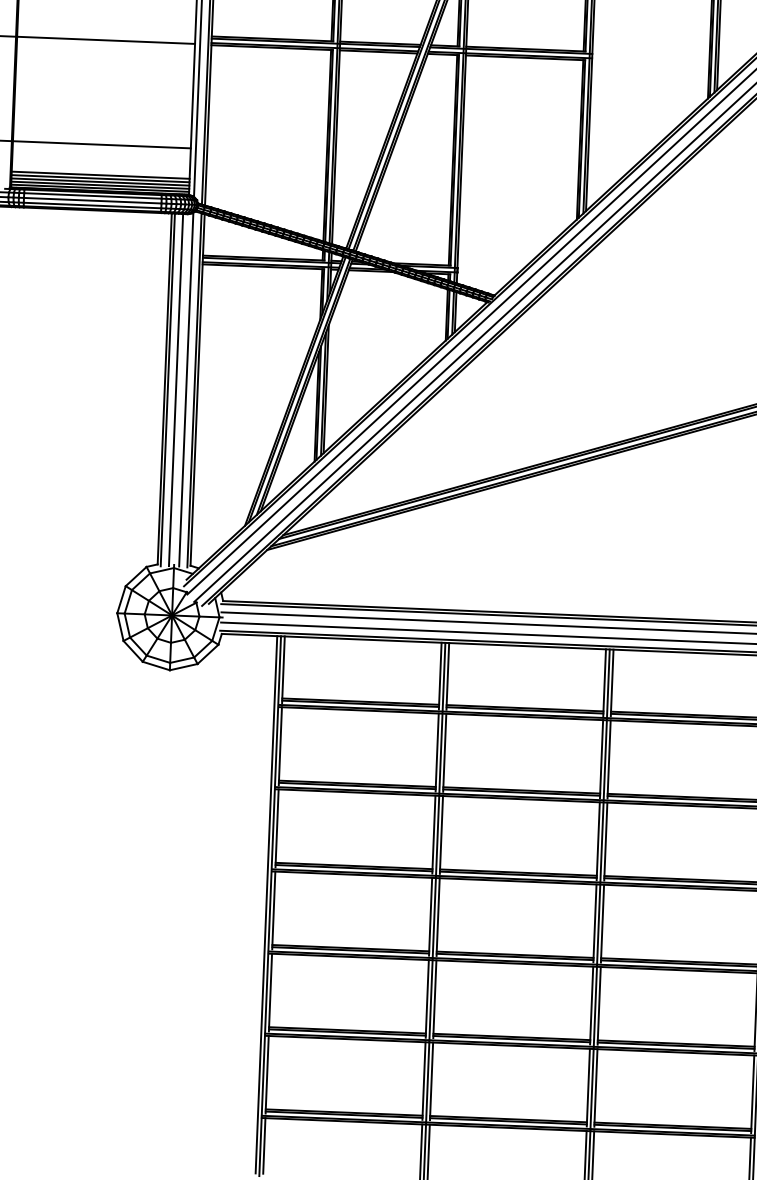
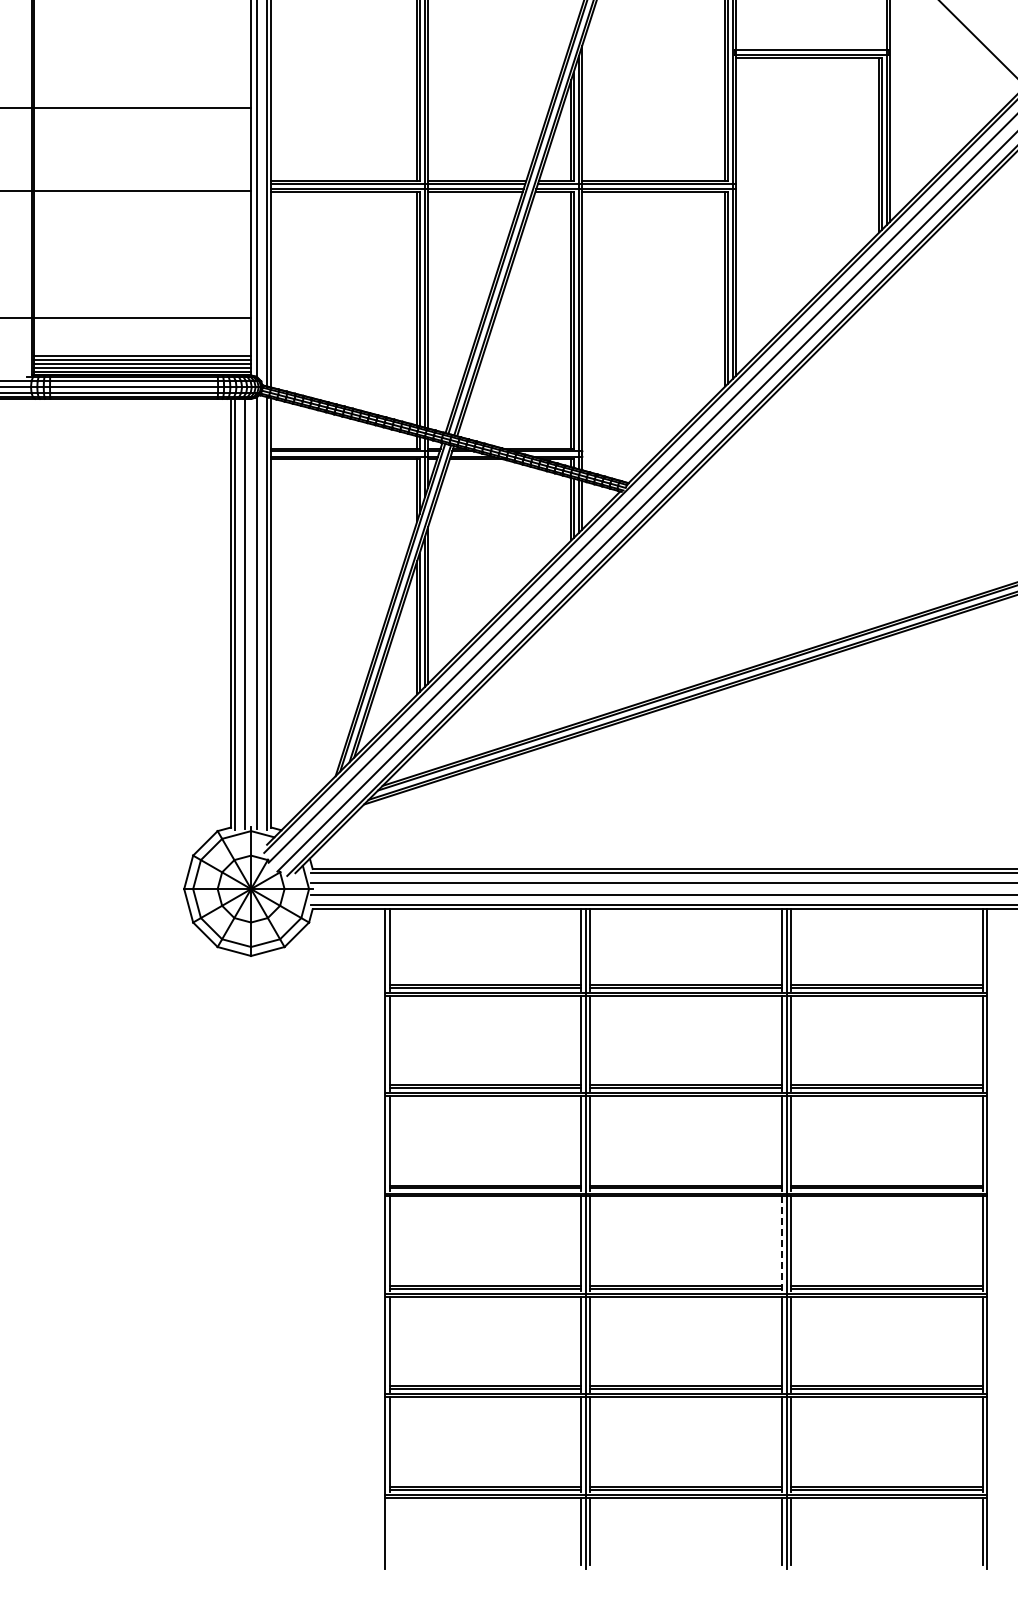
line: (266, 904) -> (380, 1237), removed
line: (594, 923) -> (781, 1244), solid -> dashed
line: (264, 1145) -> (389, 1531), removed

